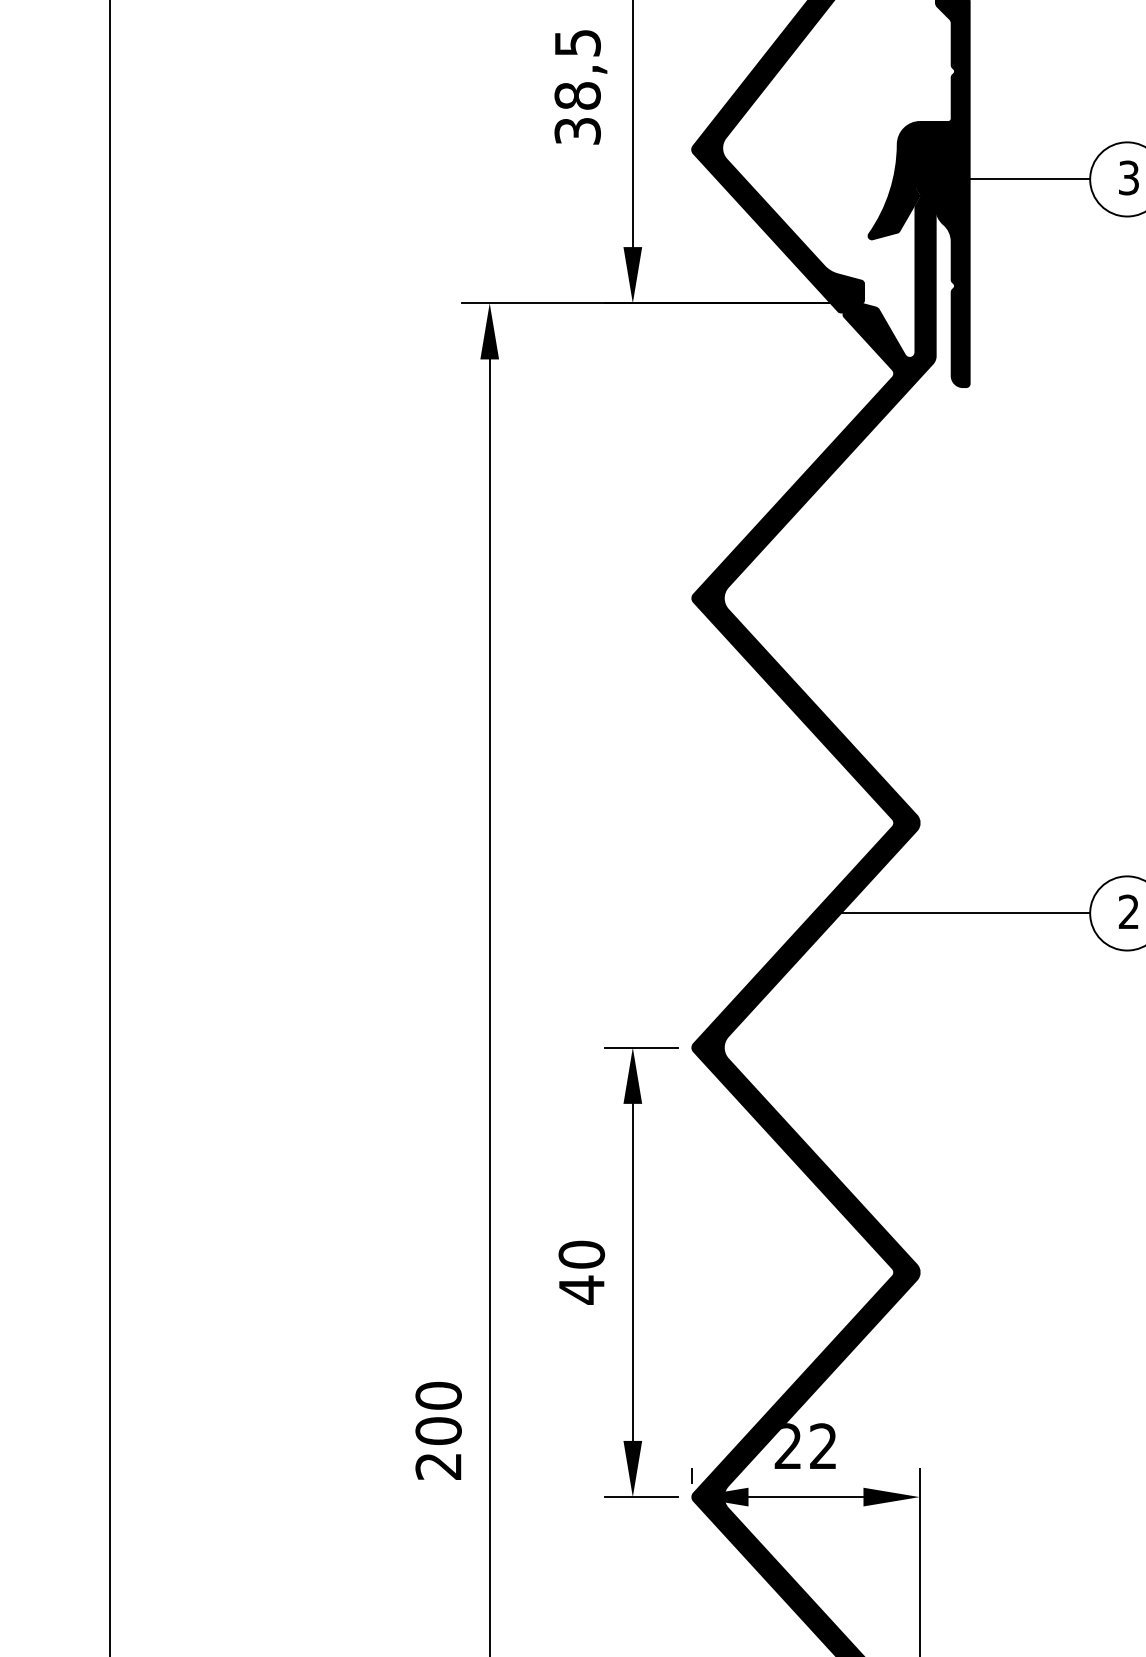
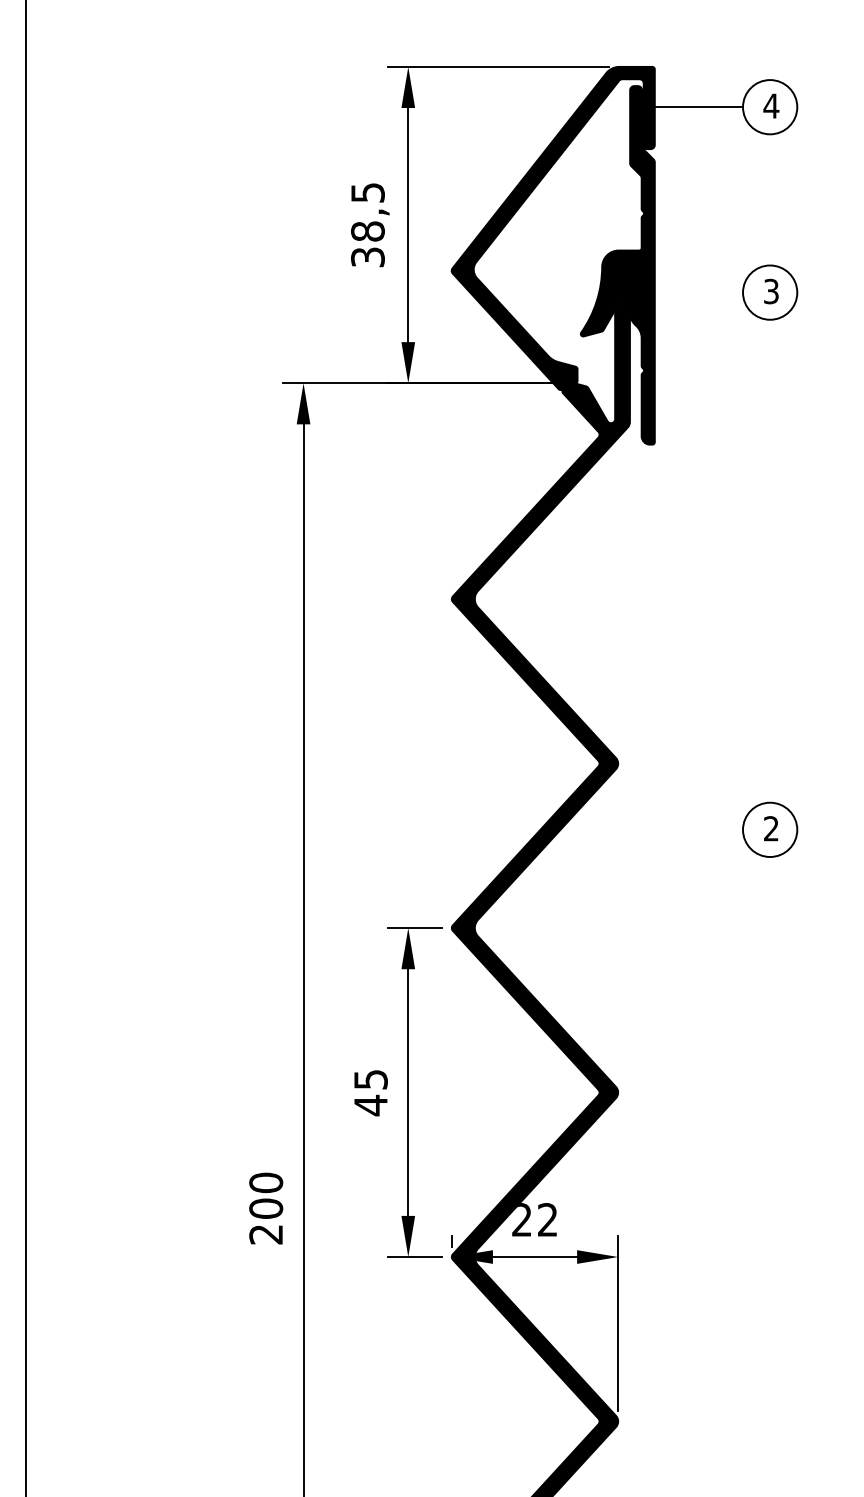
line: (1029, 179) -> (698, 292), removed
line: (965, 912) -> (651, 829), removed
text: (581, 1254) -> (370, 1079), 40 -> 45

